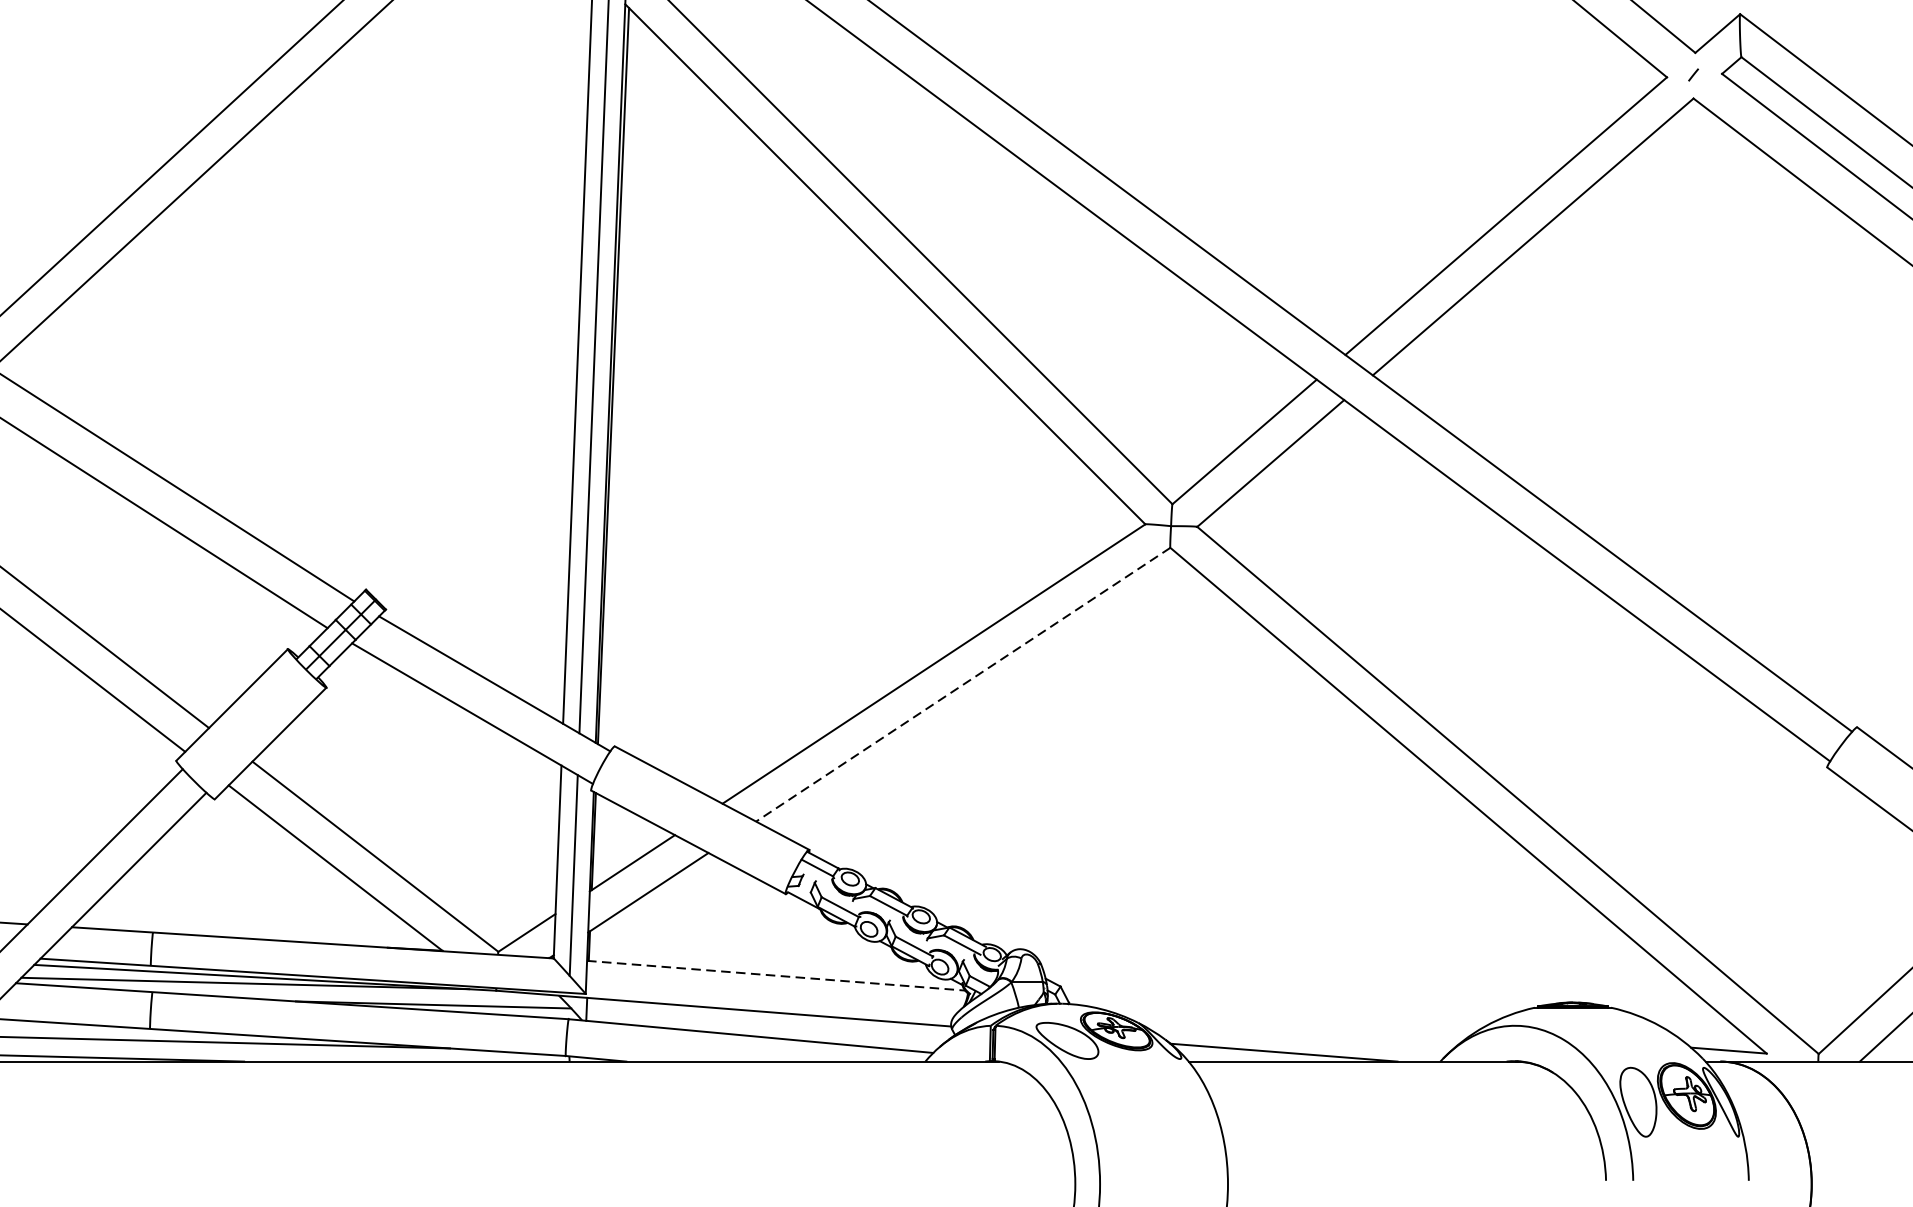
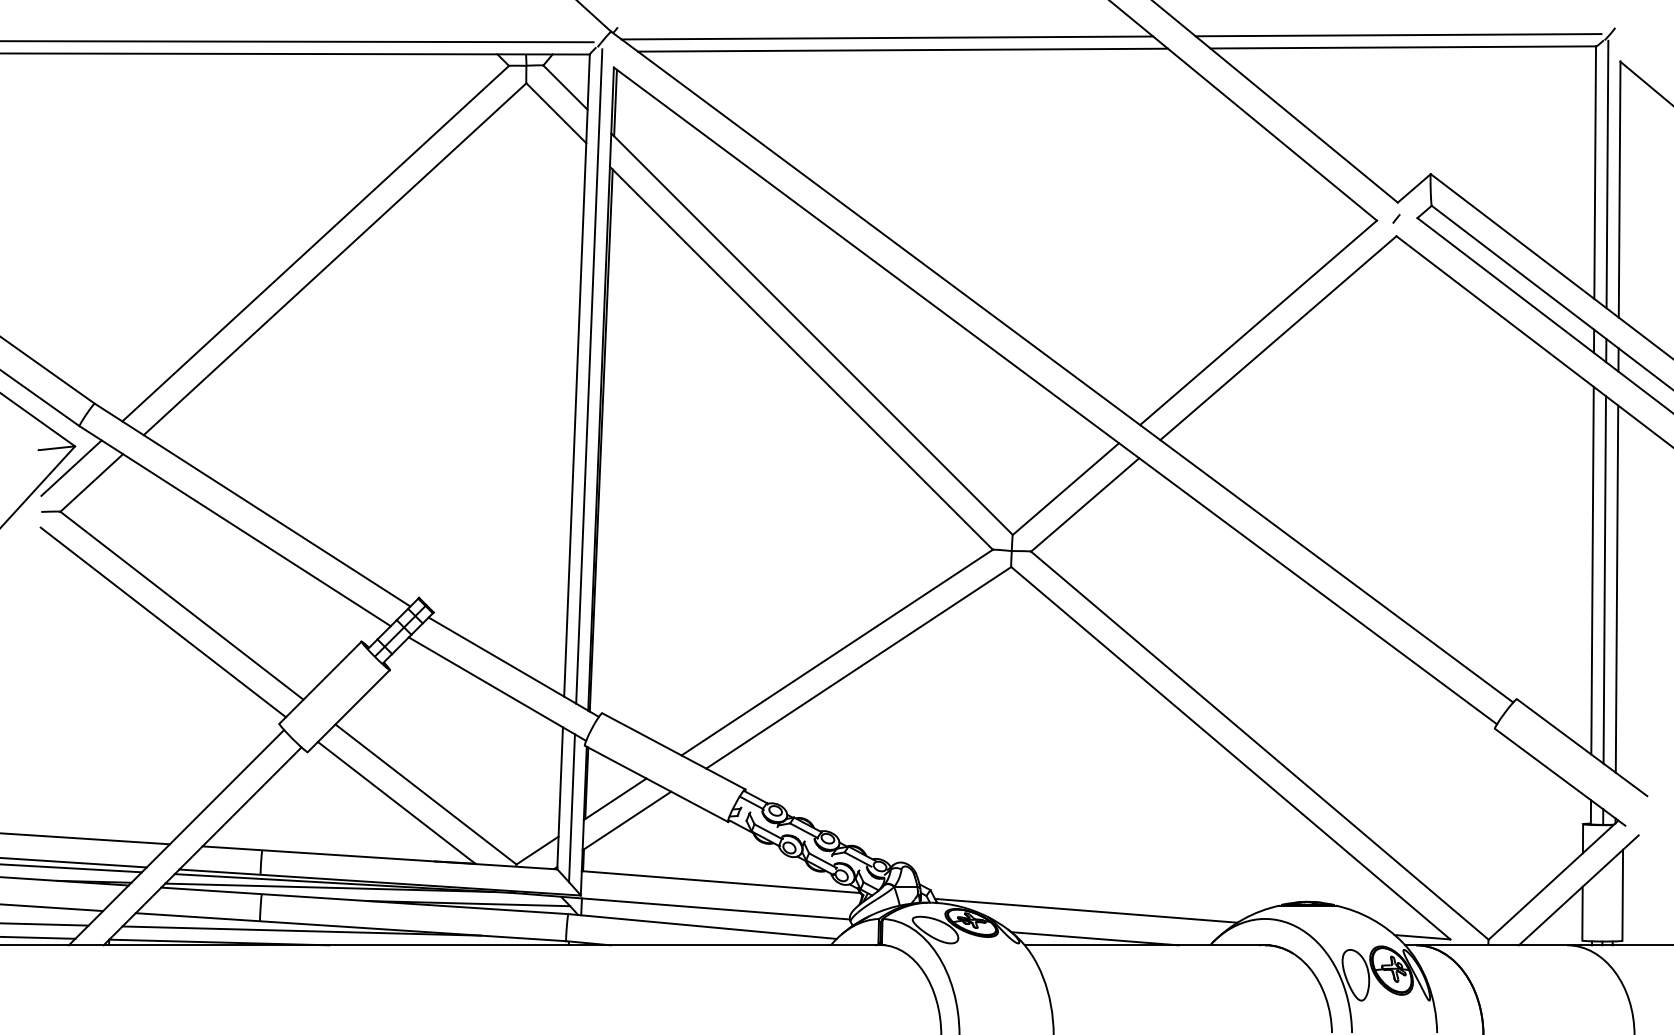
line: (962, 684) -> (858, 667), dashed -> solid
line: (775, 976) -> (720, 882), dashed -> solid
line: (1272, 1014) -> (1086, 910), added

